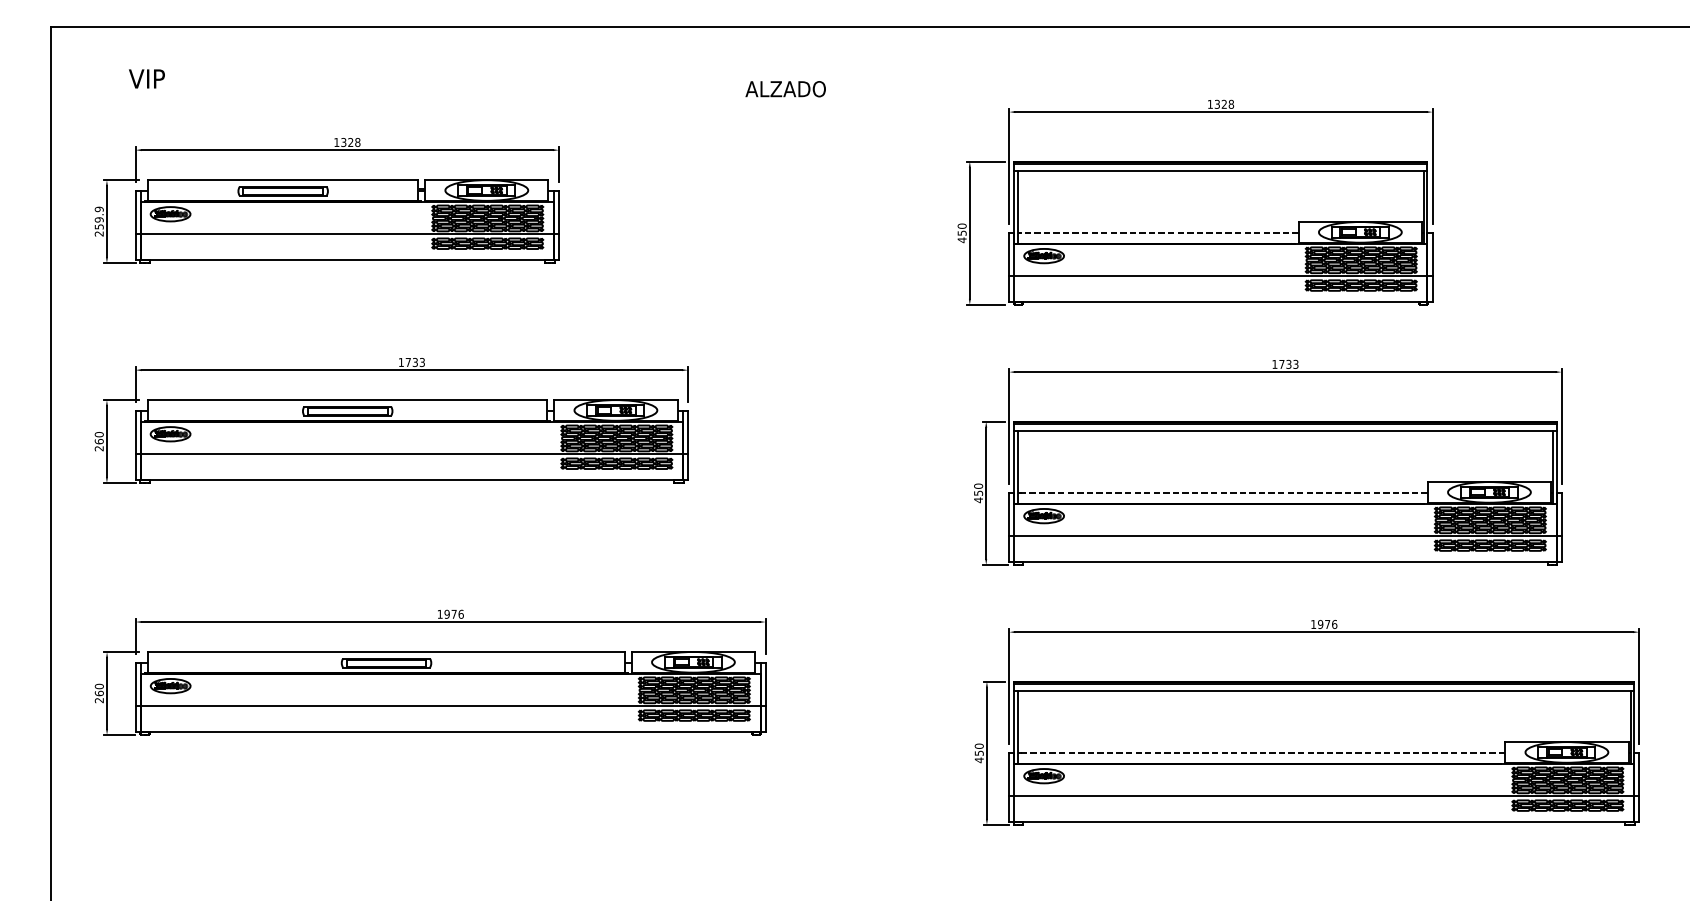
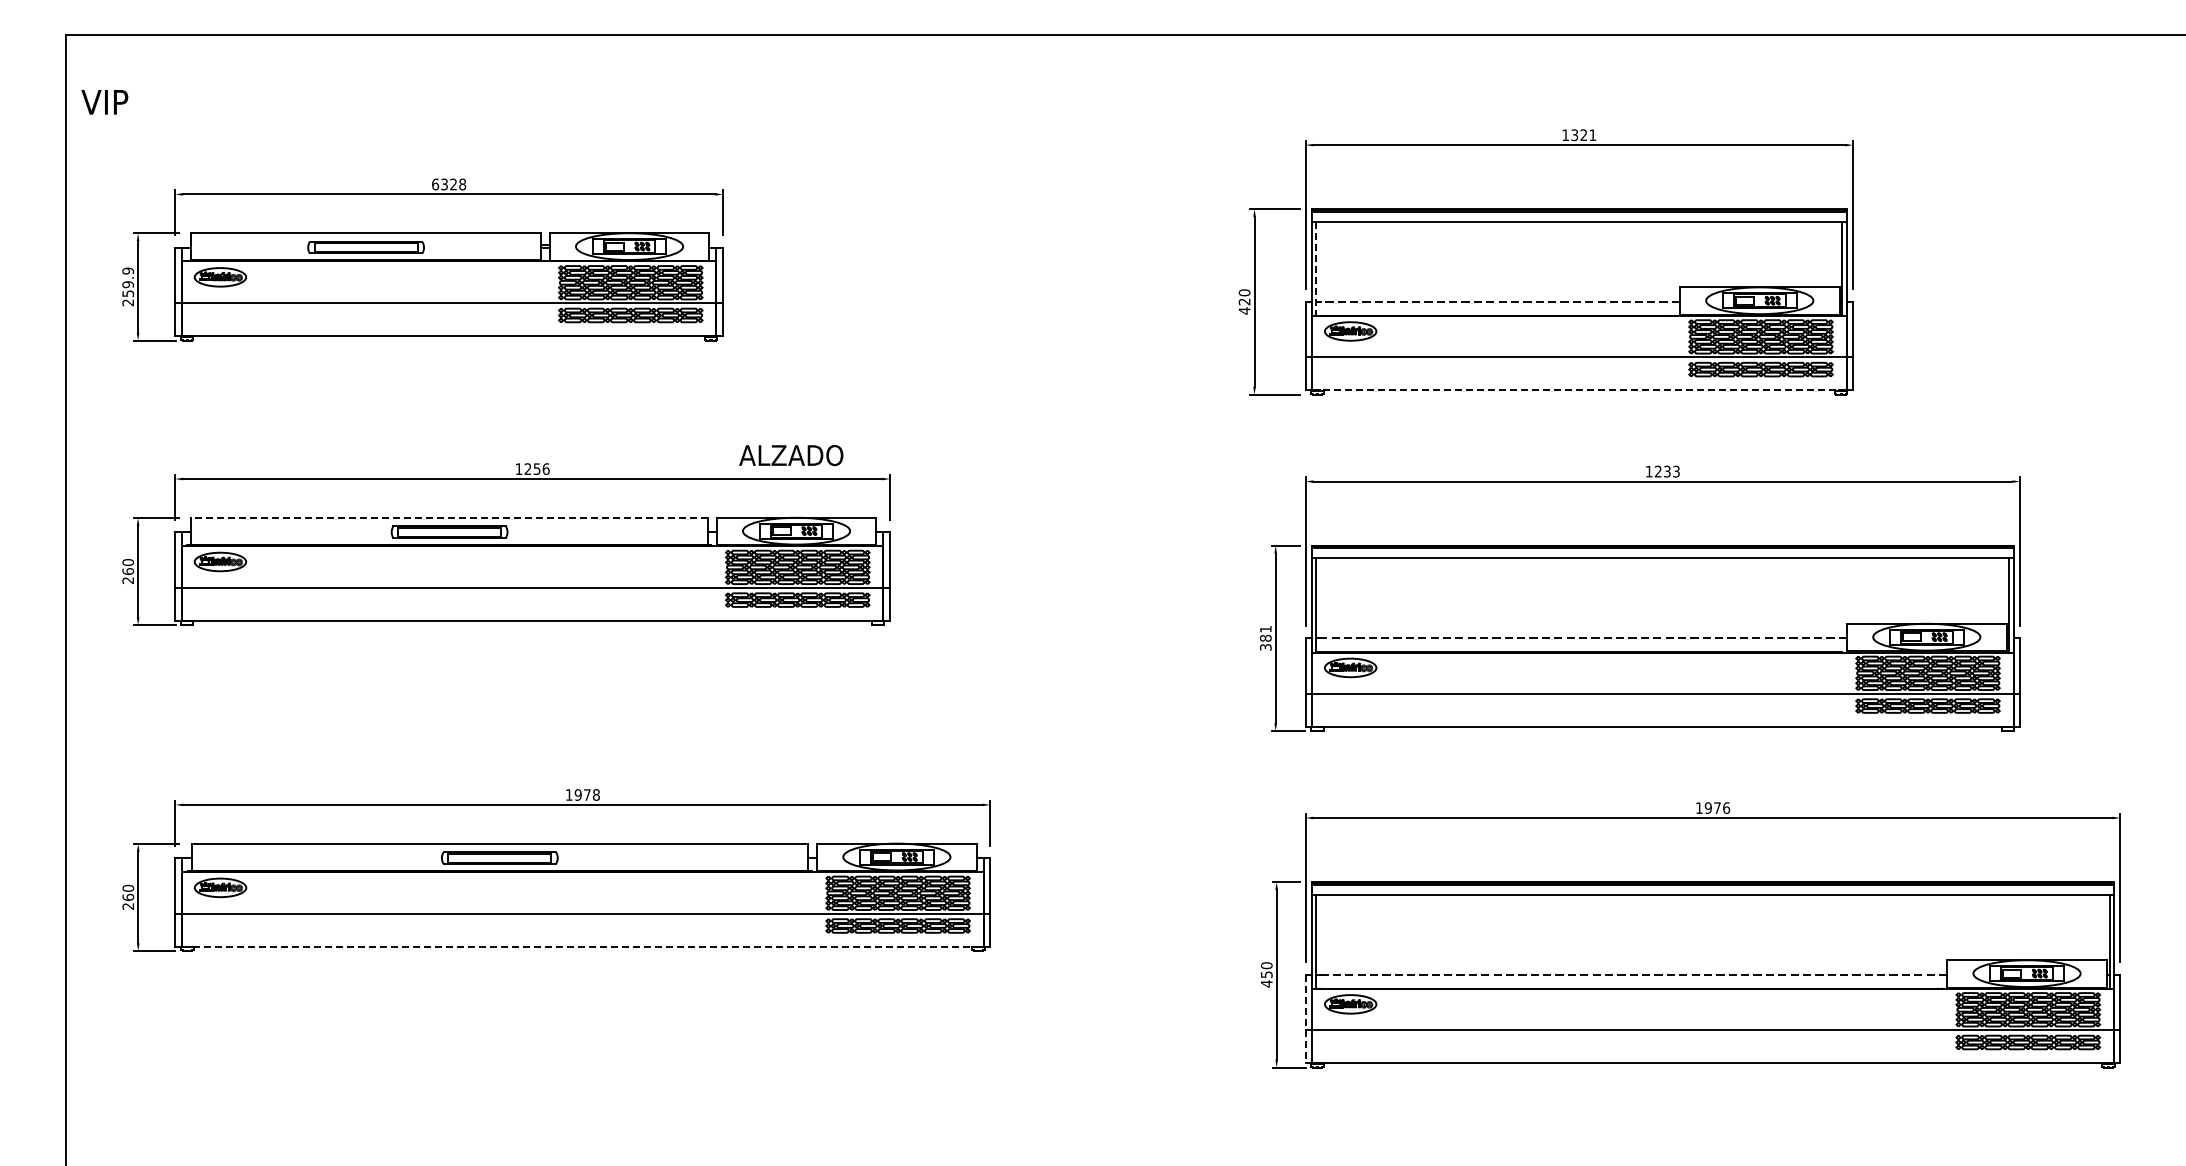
text: (146, 79) -> (104, 102), moved
text: (785, 89) -> (791, 455), moved
text: (1231, 104) -> (1592, 135), 1328 -> 1321
text: (336, 142) -> (435, 184), 1328 -> 6328
line: (1017, 208) -> (1316, 269), solid -> dashed
text: (962, 232) -> (1244, 301), 450 -> 420
line: (1221, 301) -> (1579, 390), solid -> dashed
text: (414, 362) -> (536, 468), 1733 -> 1256
text: (1281, 364) -> (1657, 471), 1733 -> 1233
line: (347, 399) -> (449, 517), solid -> dashed
text: (978, 493) -> (1265, 638), 450 -> 381
text: (461, 613) -> (596, 794), 1976 -> 1978
line: (450, 731) -> (582, 946), solid -> dashed
line: (1009, 787) -> (1305, 1019), solid -> dashed

